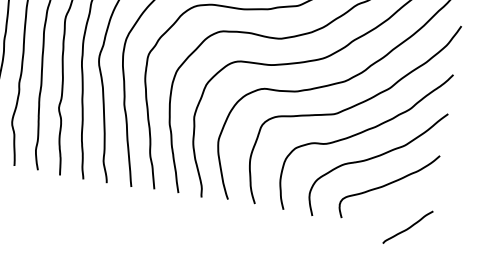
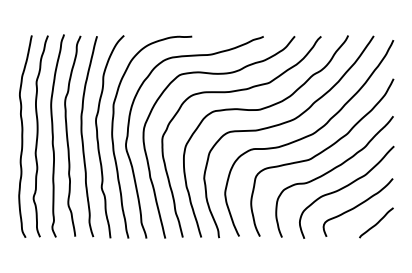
line: (408, 226) -> (376, 222), moved

